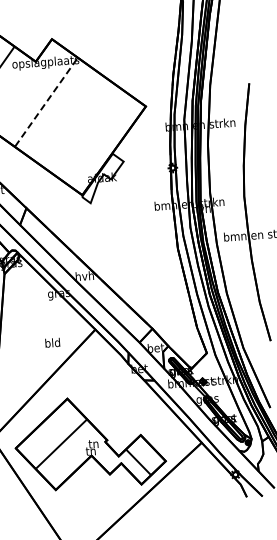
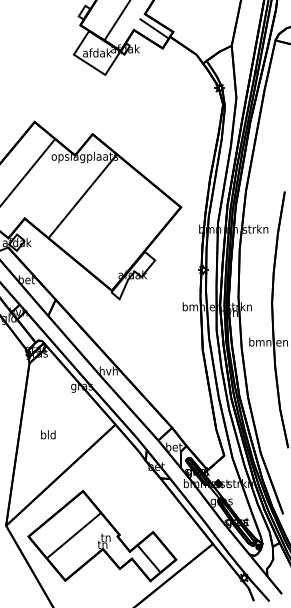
line: (46, 102) -> (82, 196), dashed -> solid
text: (52, 342) -> (48, 434), moved

